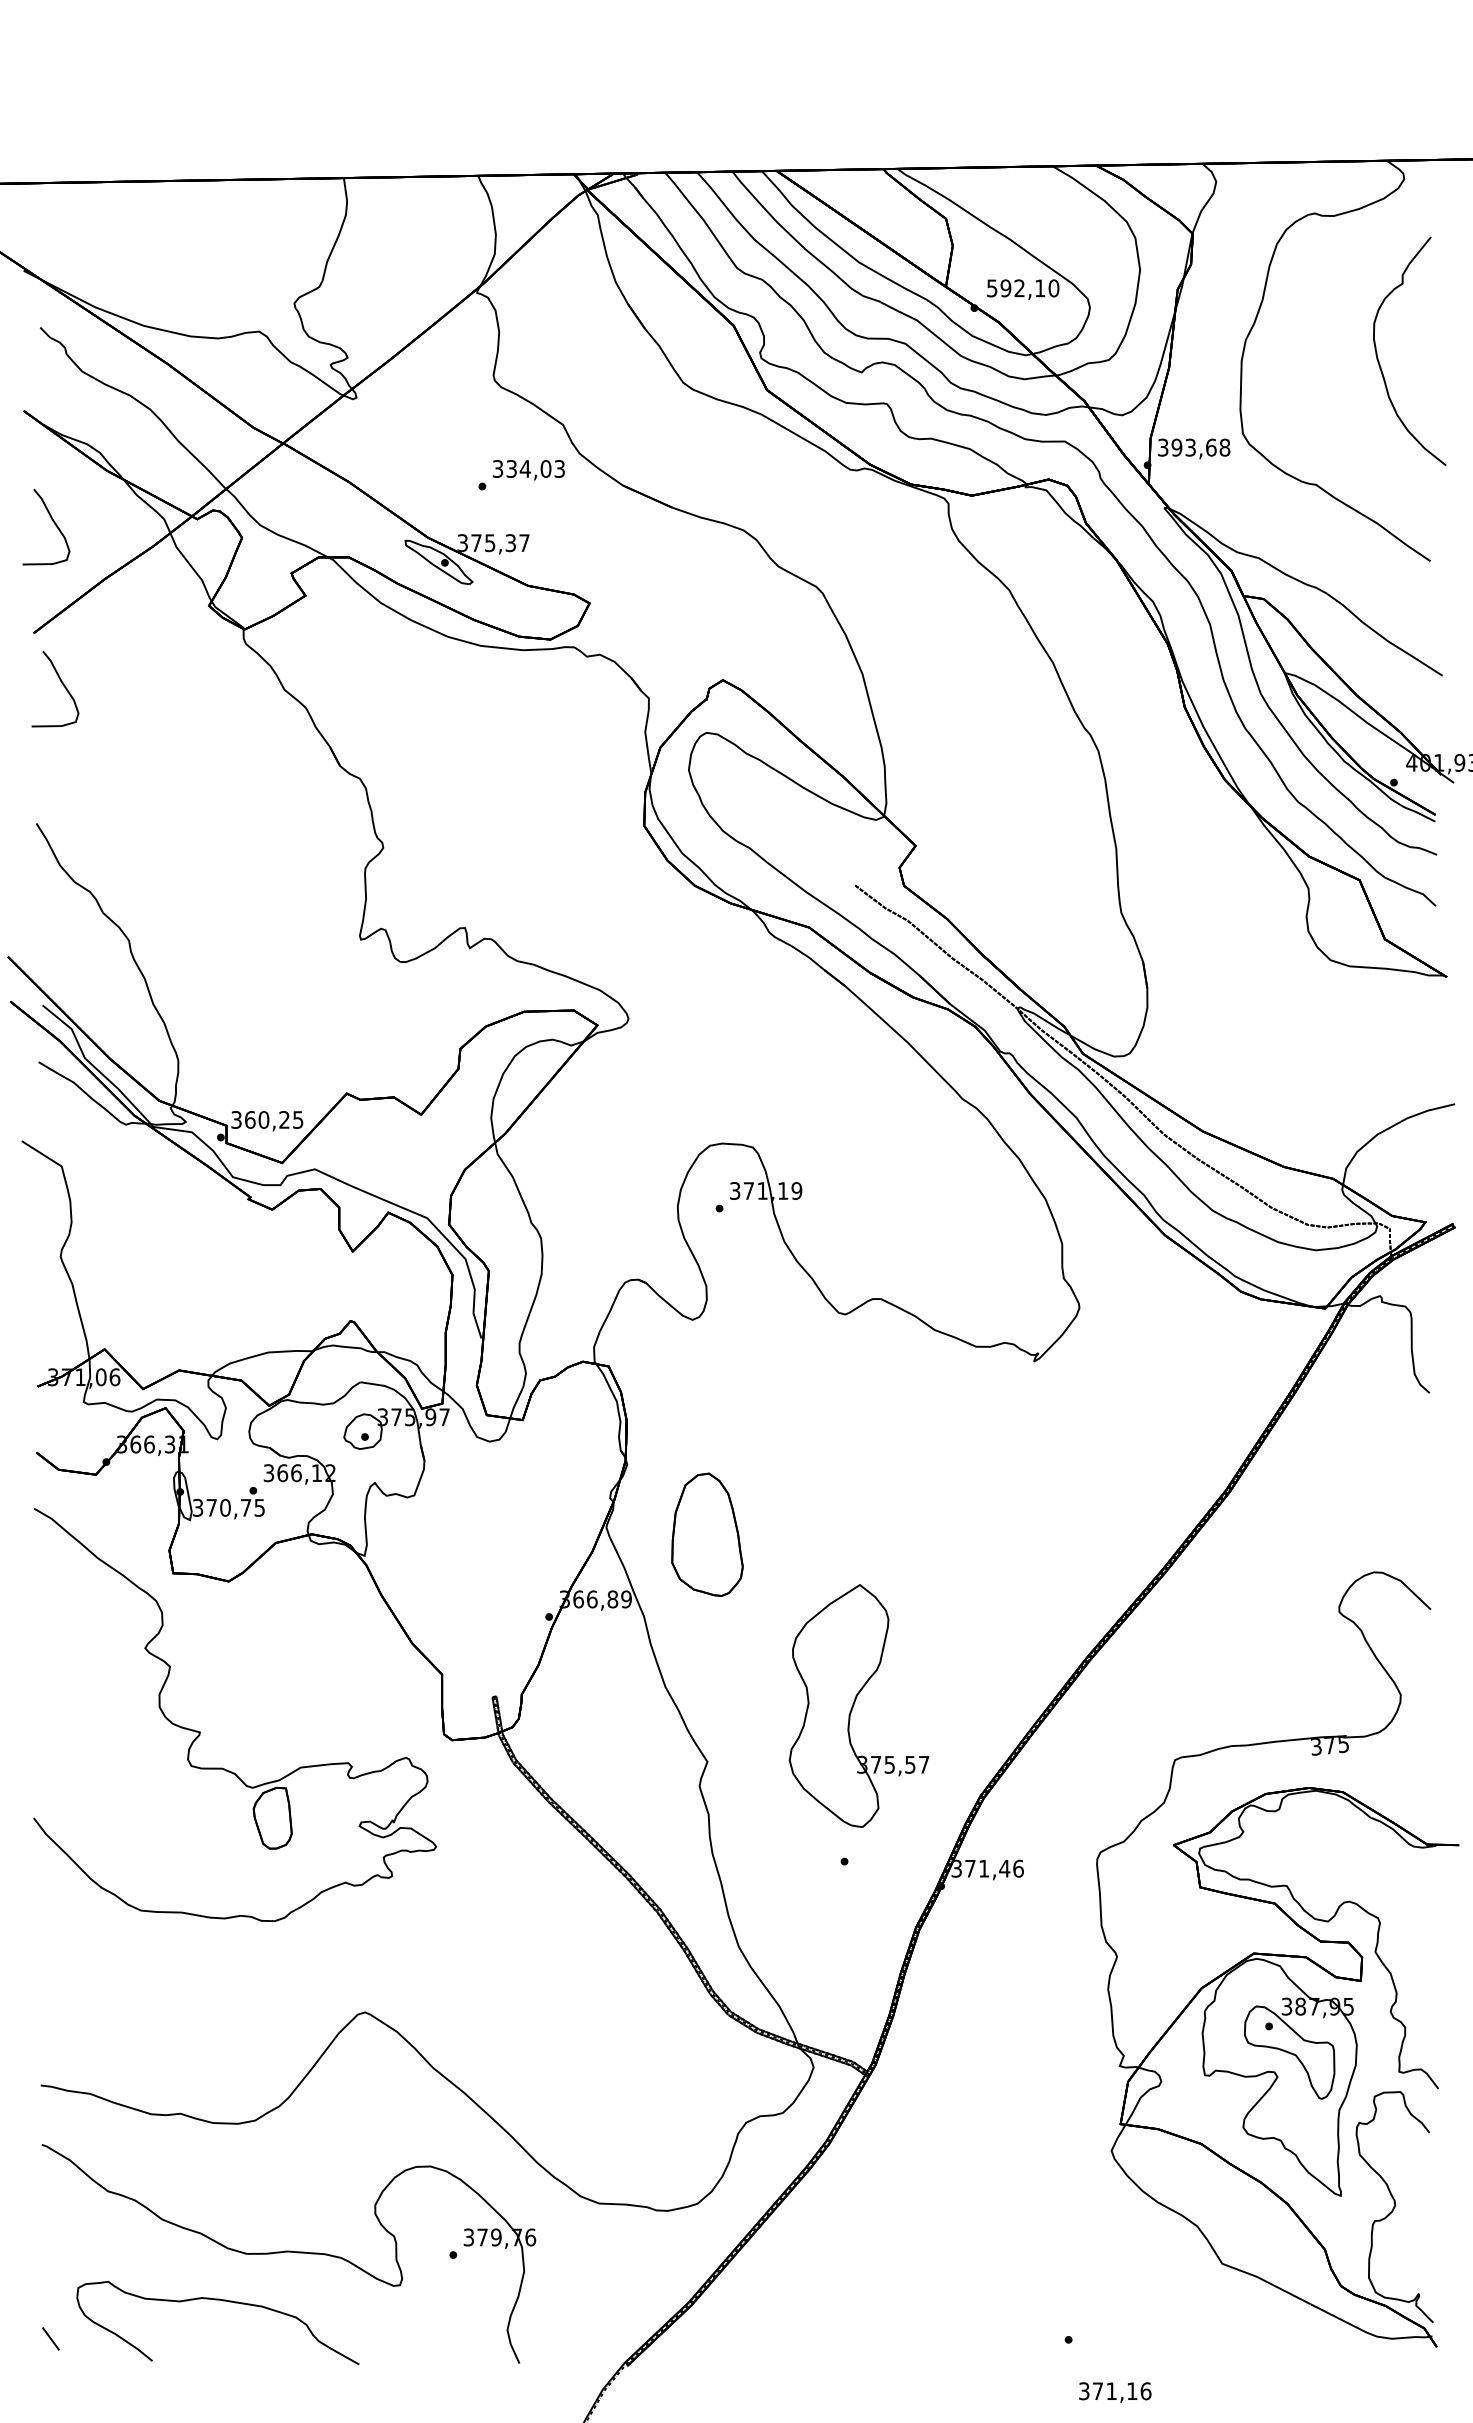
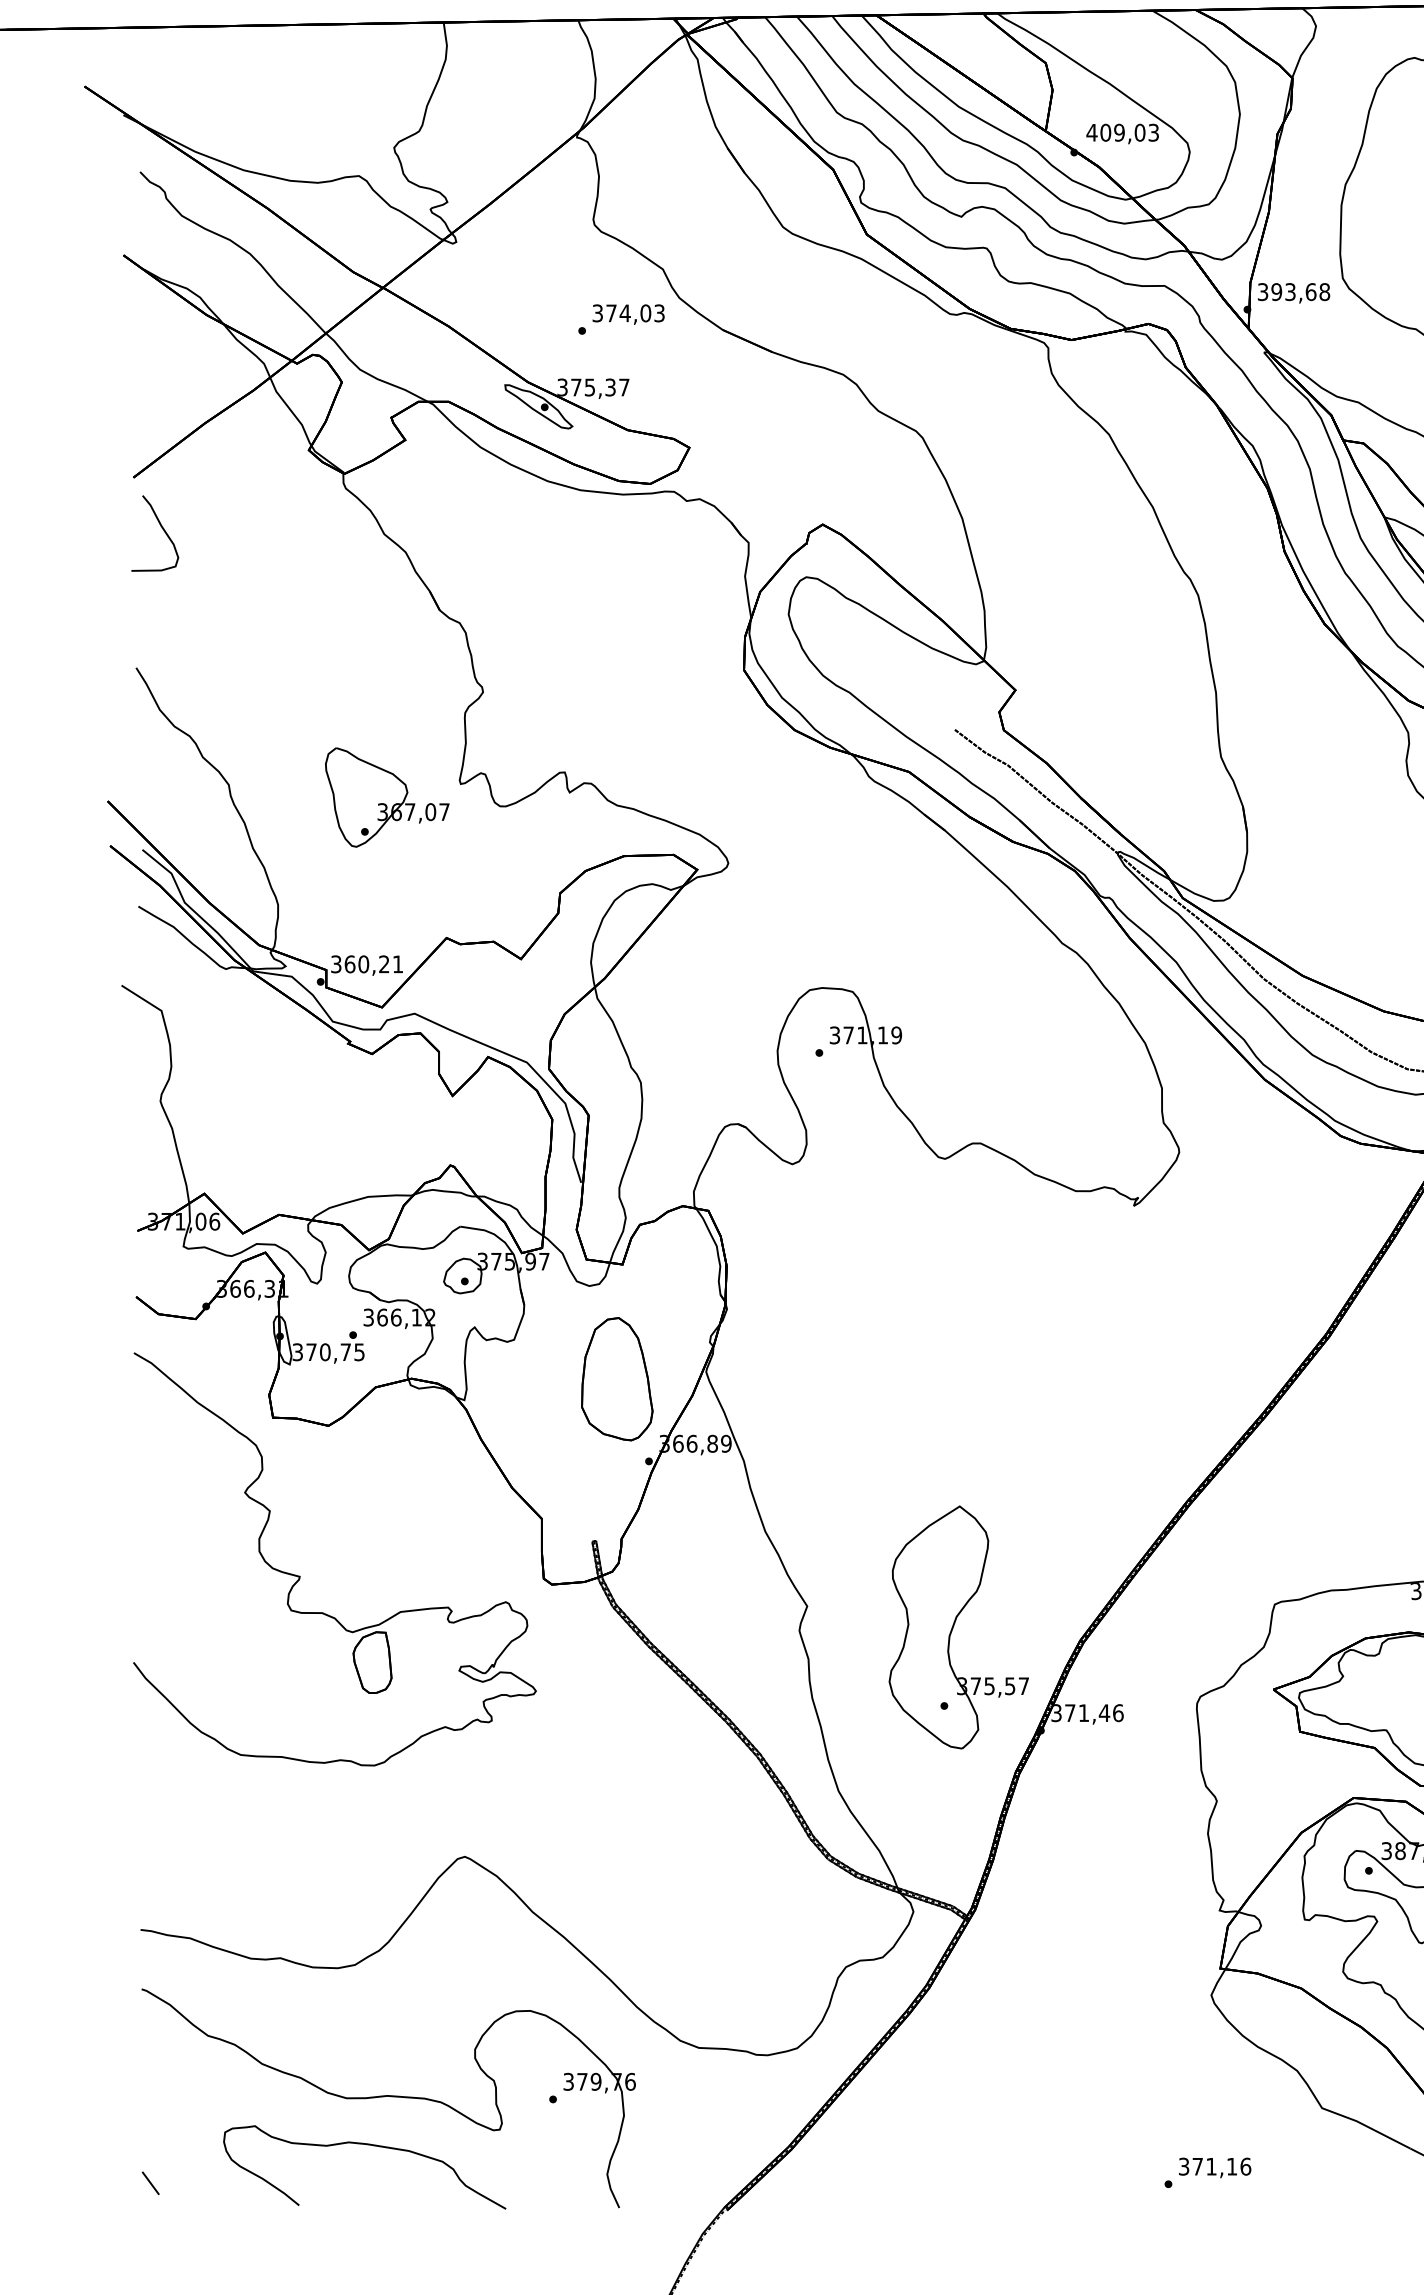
text: (1022, 288) -> (1122, 132), 592,10 -> 409,03
text: (511, 468) -> (611, 312), 334,03 -> 374,03
curve: (52, 521) -> (152, 365), removed
part: (287, 953) -> (387, 797), added
text: (298, 1119) -> (398, 963), 360,25 -> 360,21
part: (707, 1534) -> (617, 1378), moved
part: (858, 1705) -> (958, 1626), moved
curve: (222, 2301) -> (369, 2145), moved
text: (1115, 2392) -> (1215, 2167), moved

